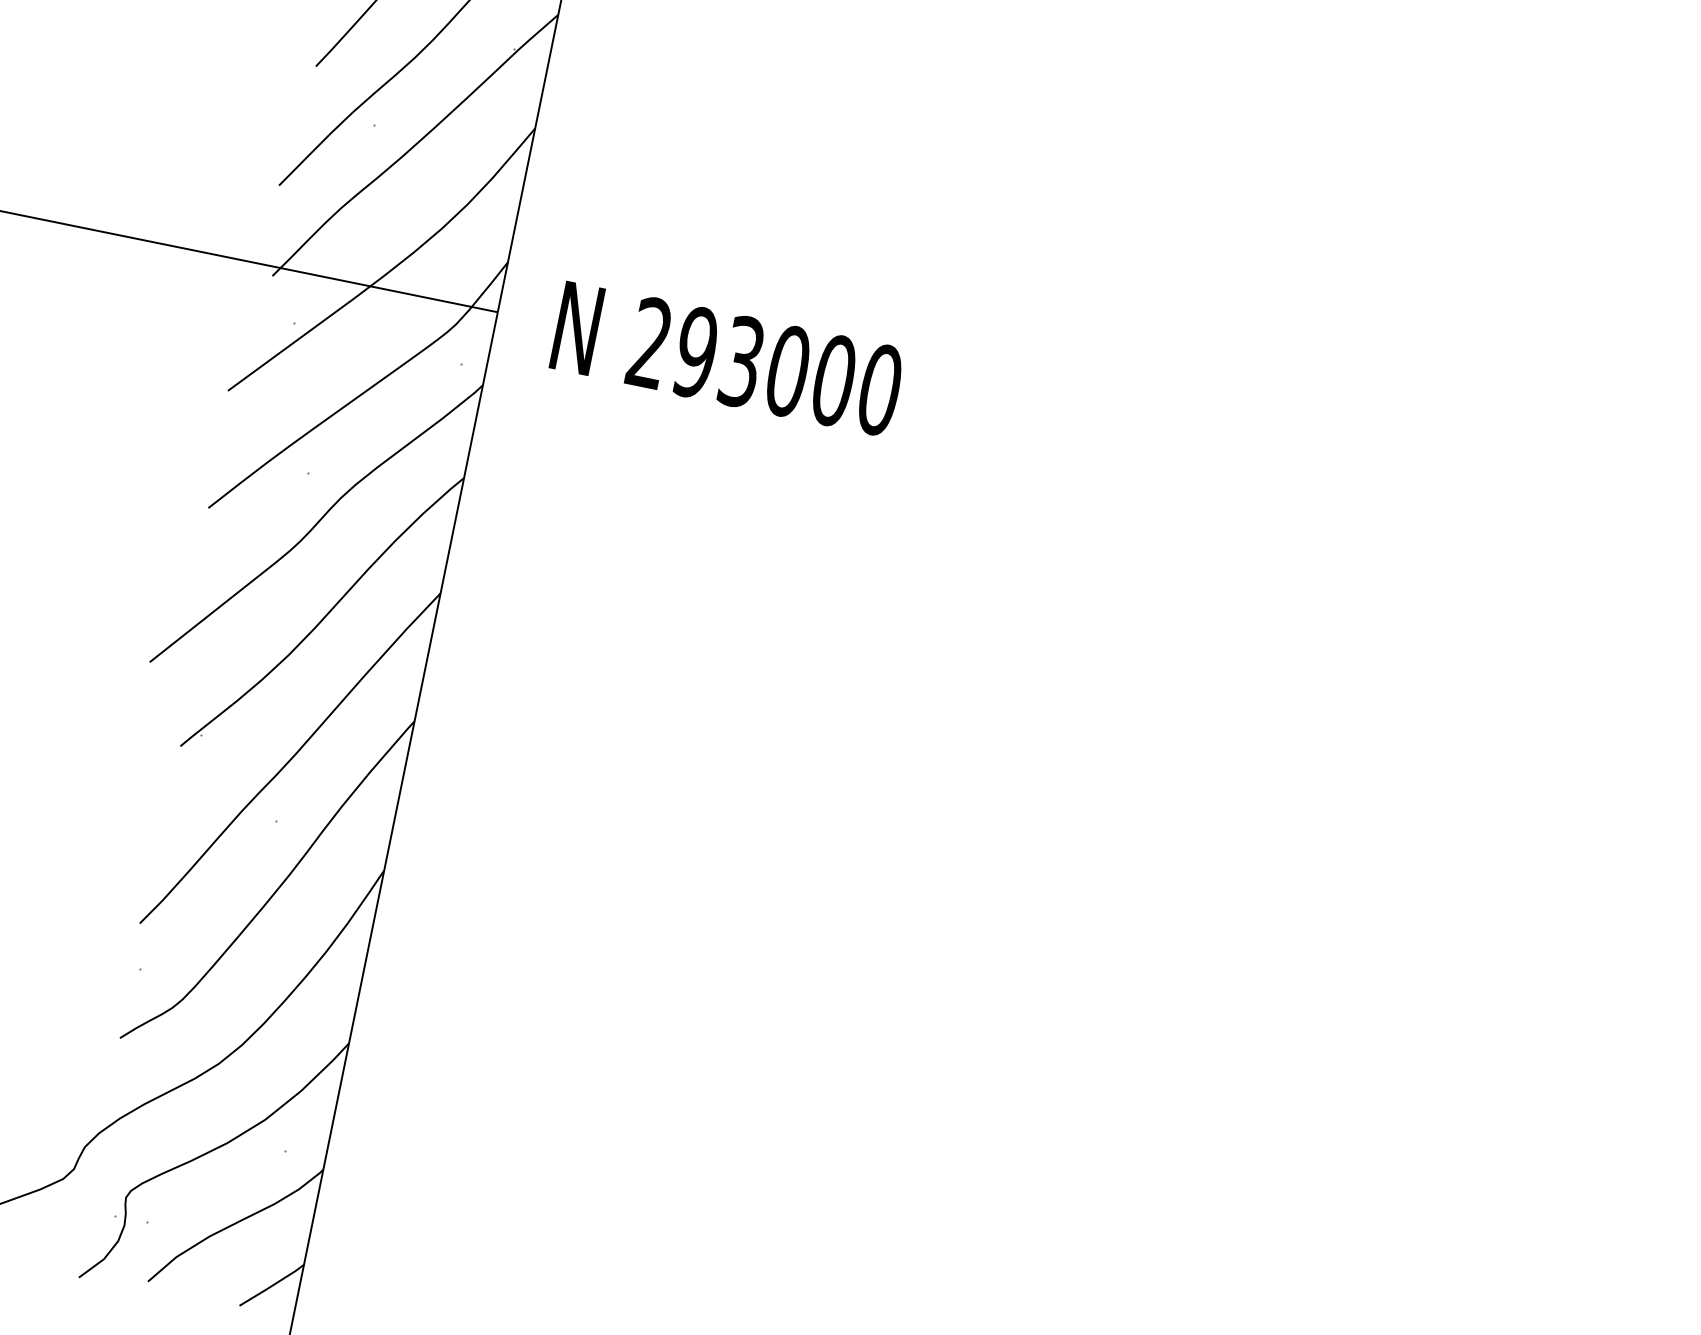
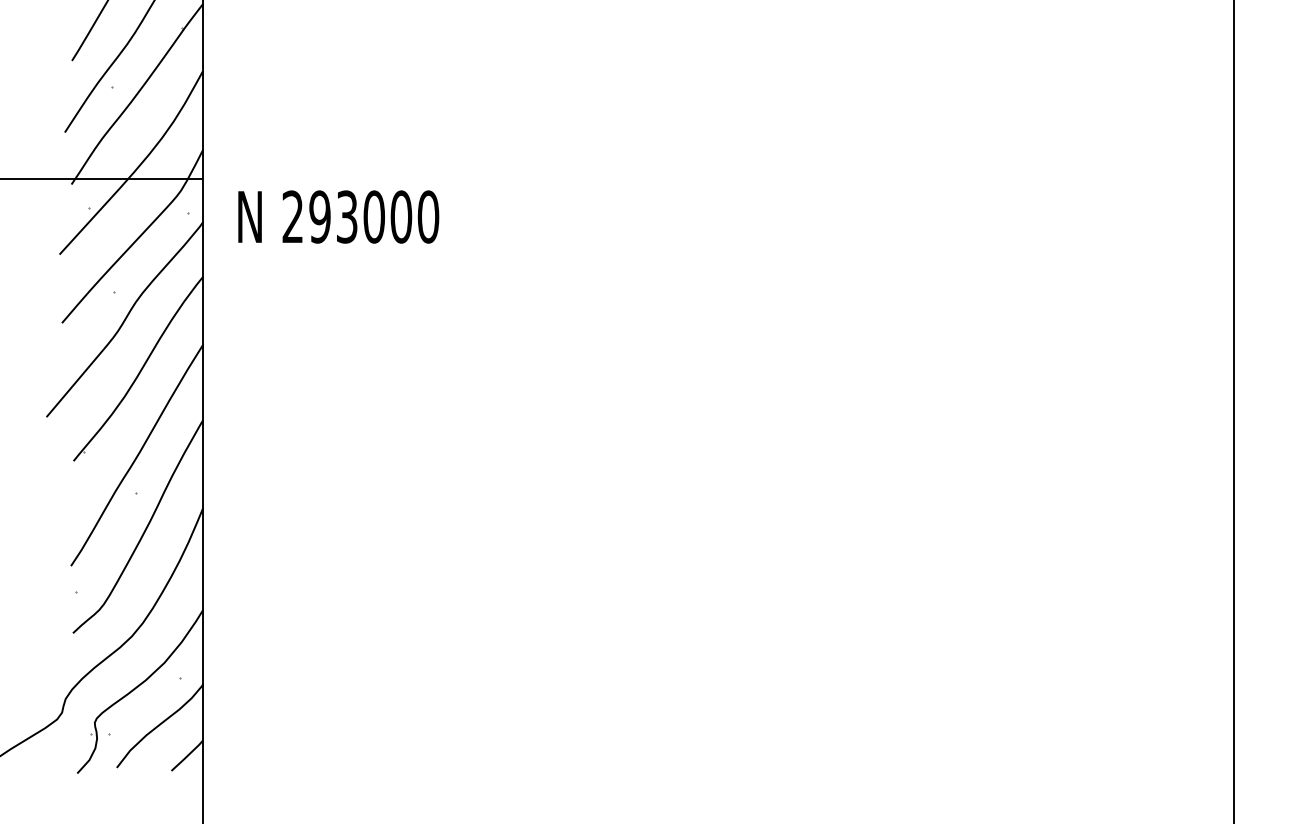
text: (727, 358) -> (338, 216), moved

